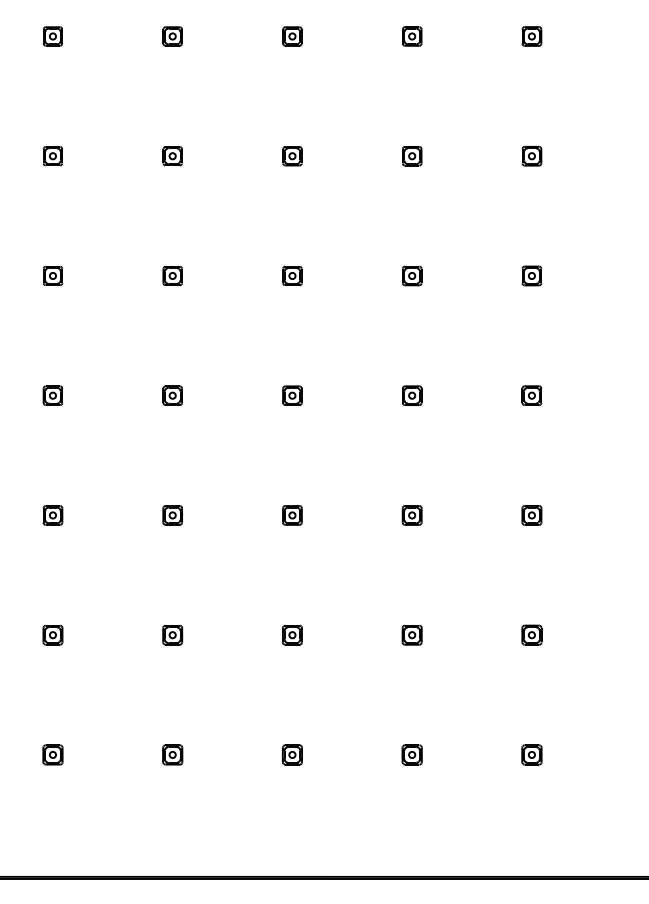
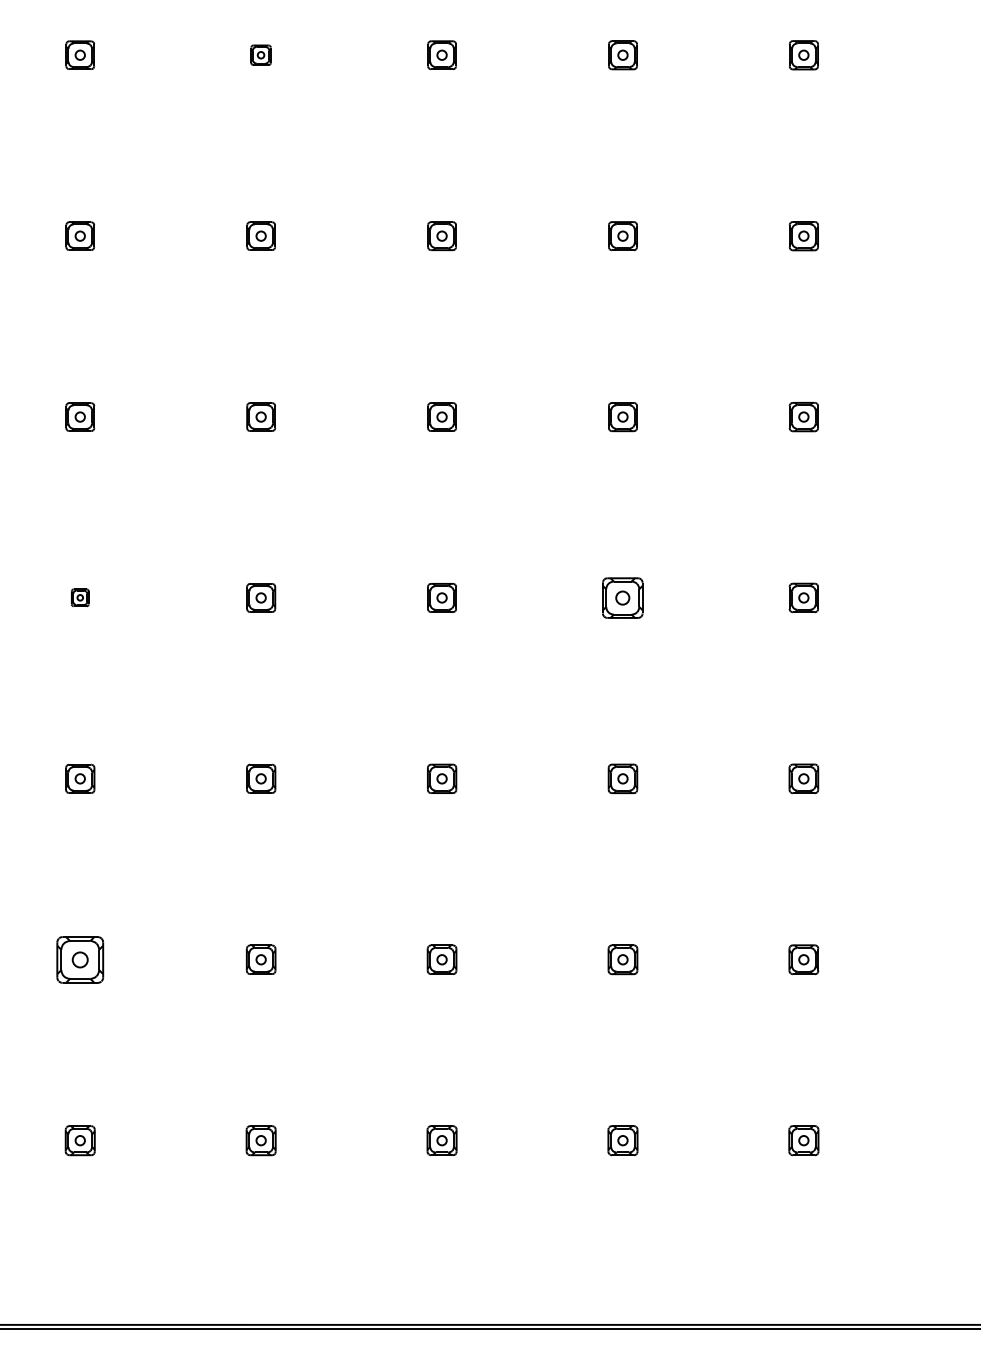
part: (172, 36) -> (260, 55), size x0.7
part: (52, 395) -> (79, 597), size x0.6
part: (412, 395) -> (623, 597), size x1.4
part: (52, 634) -> (79, 958), size x1.6

